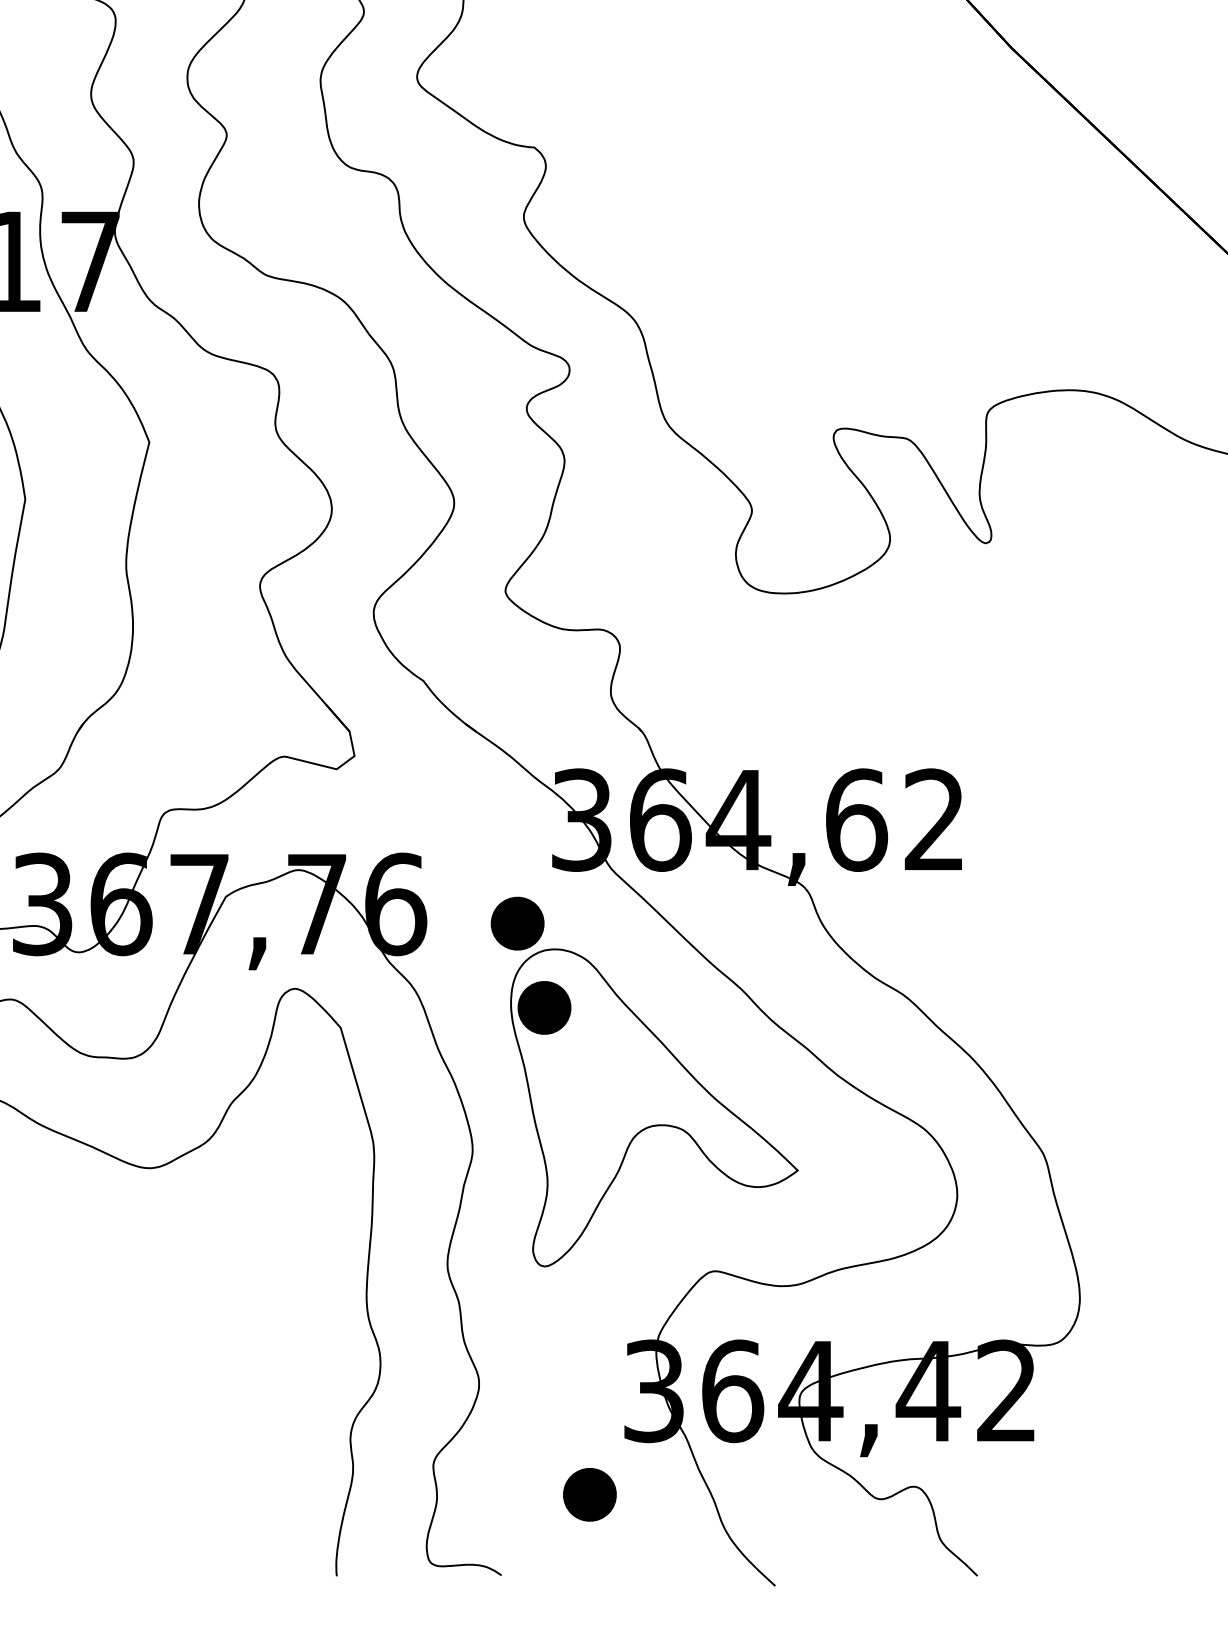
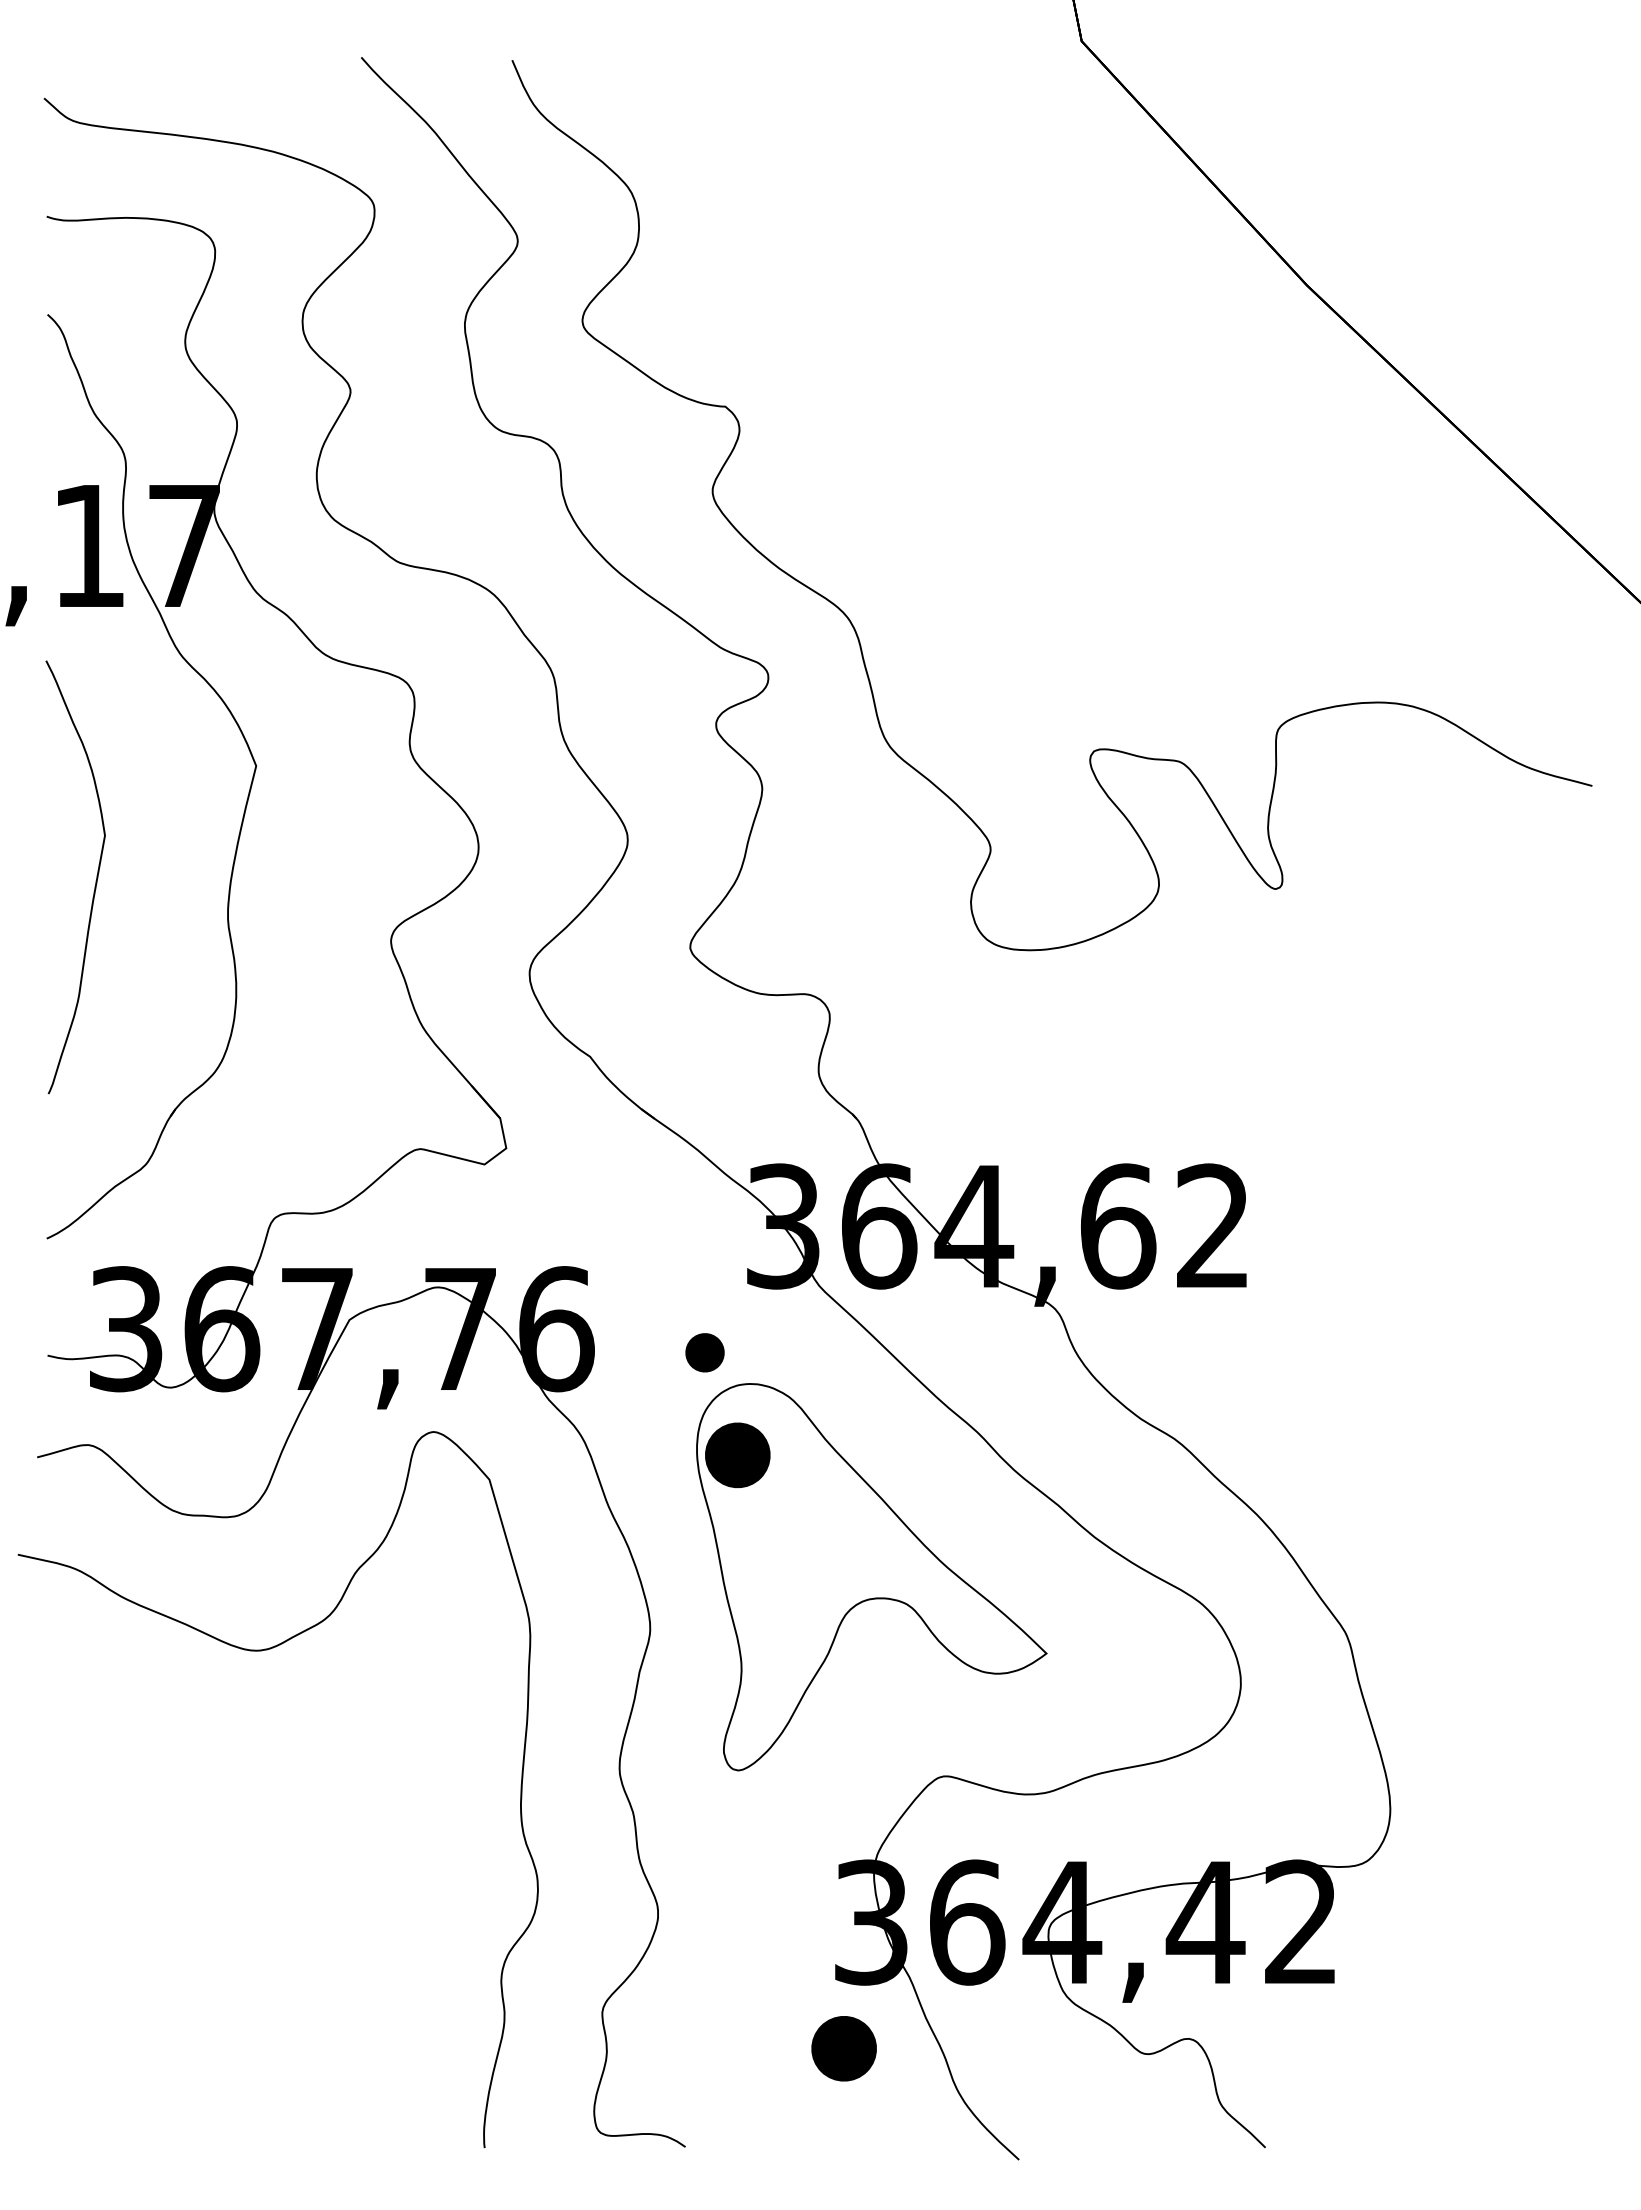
part: (517, 923) -> (704, 1352), size x0.6
part: (589, 1494) -> (843, 2048), moved

